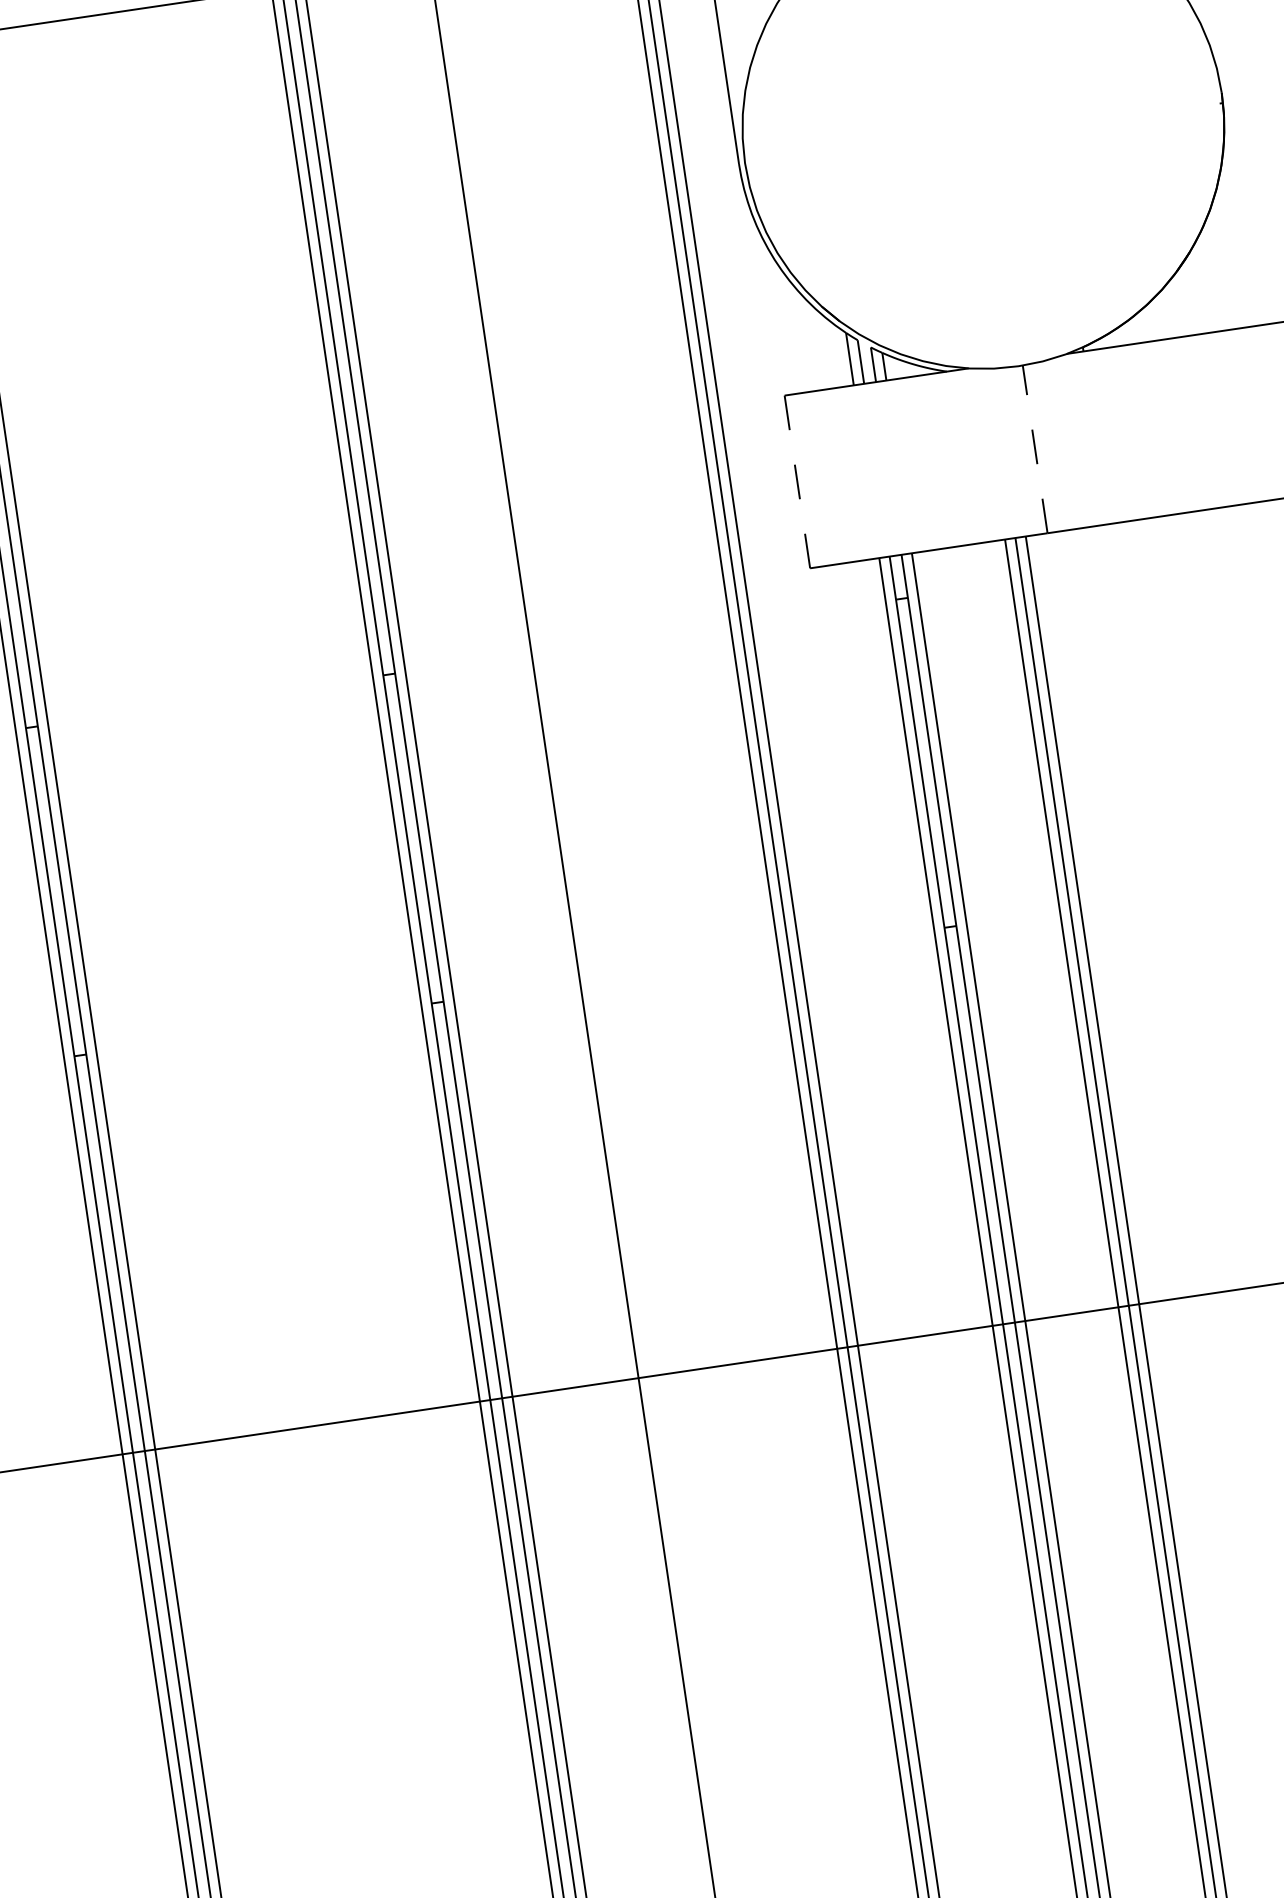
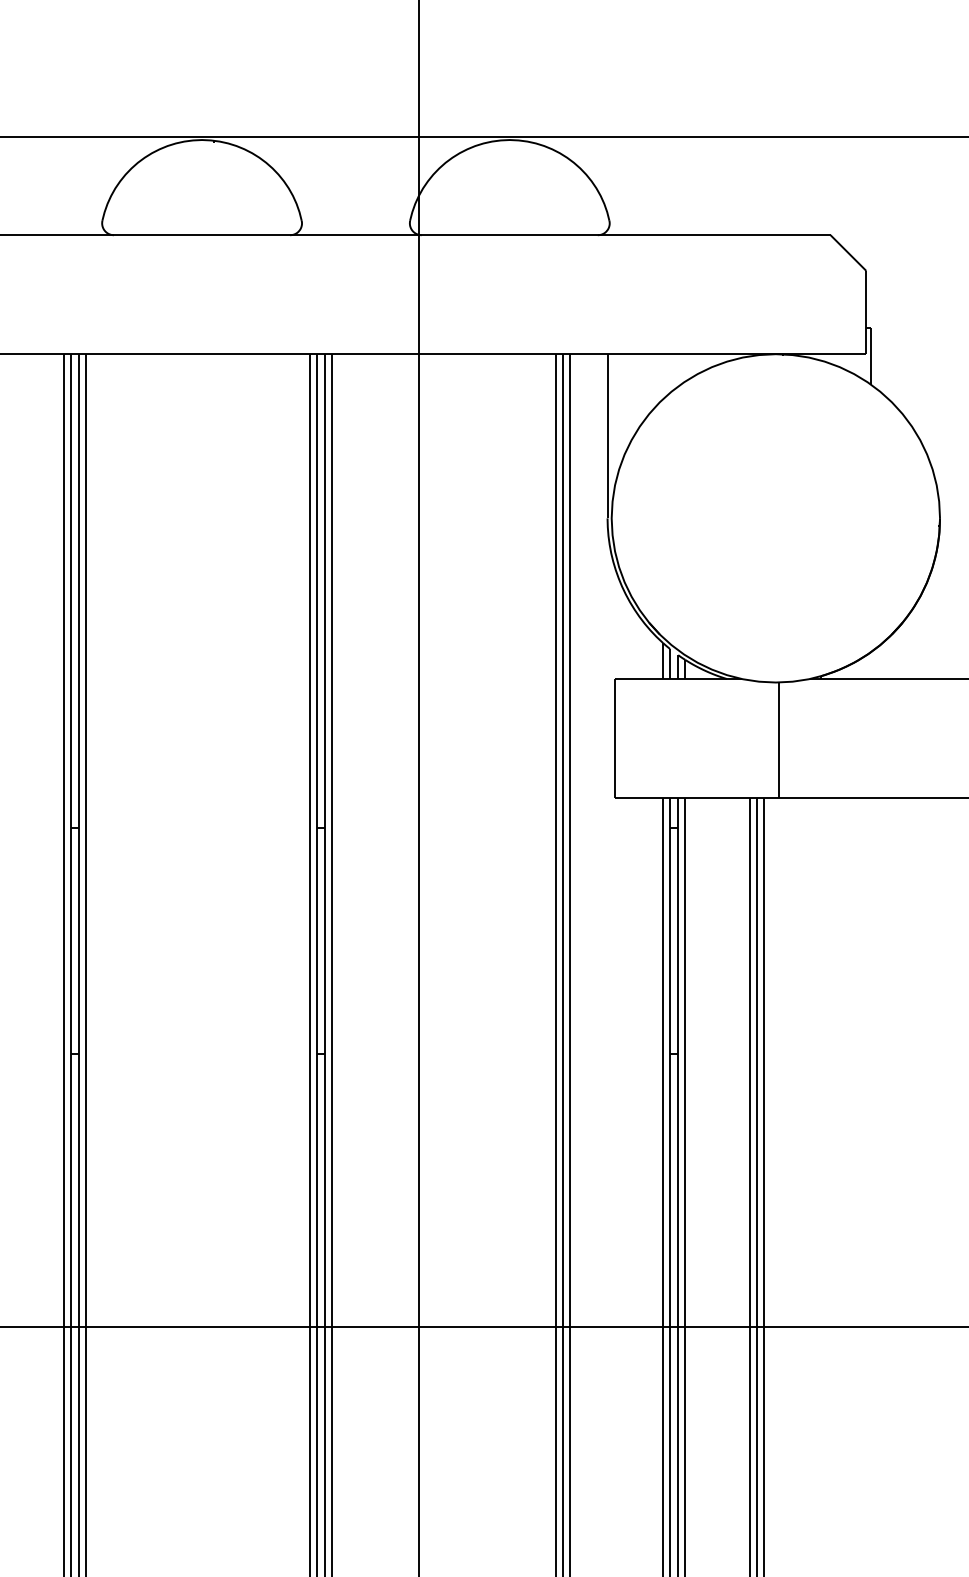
line: (1034, 449) -> (778, 740), dashed -> solid
line: (797, 483) -> (615, 739), dashed -> solid

